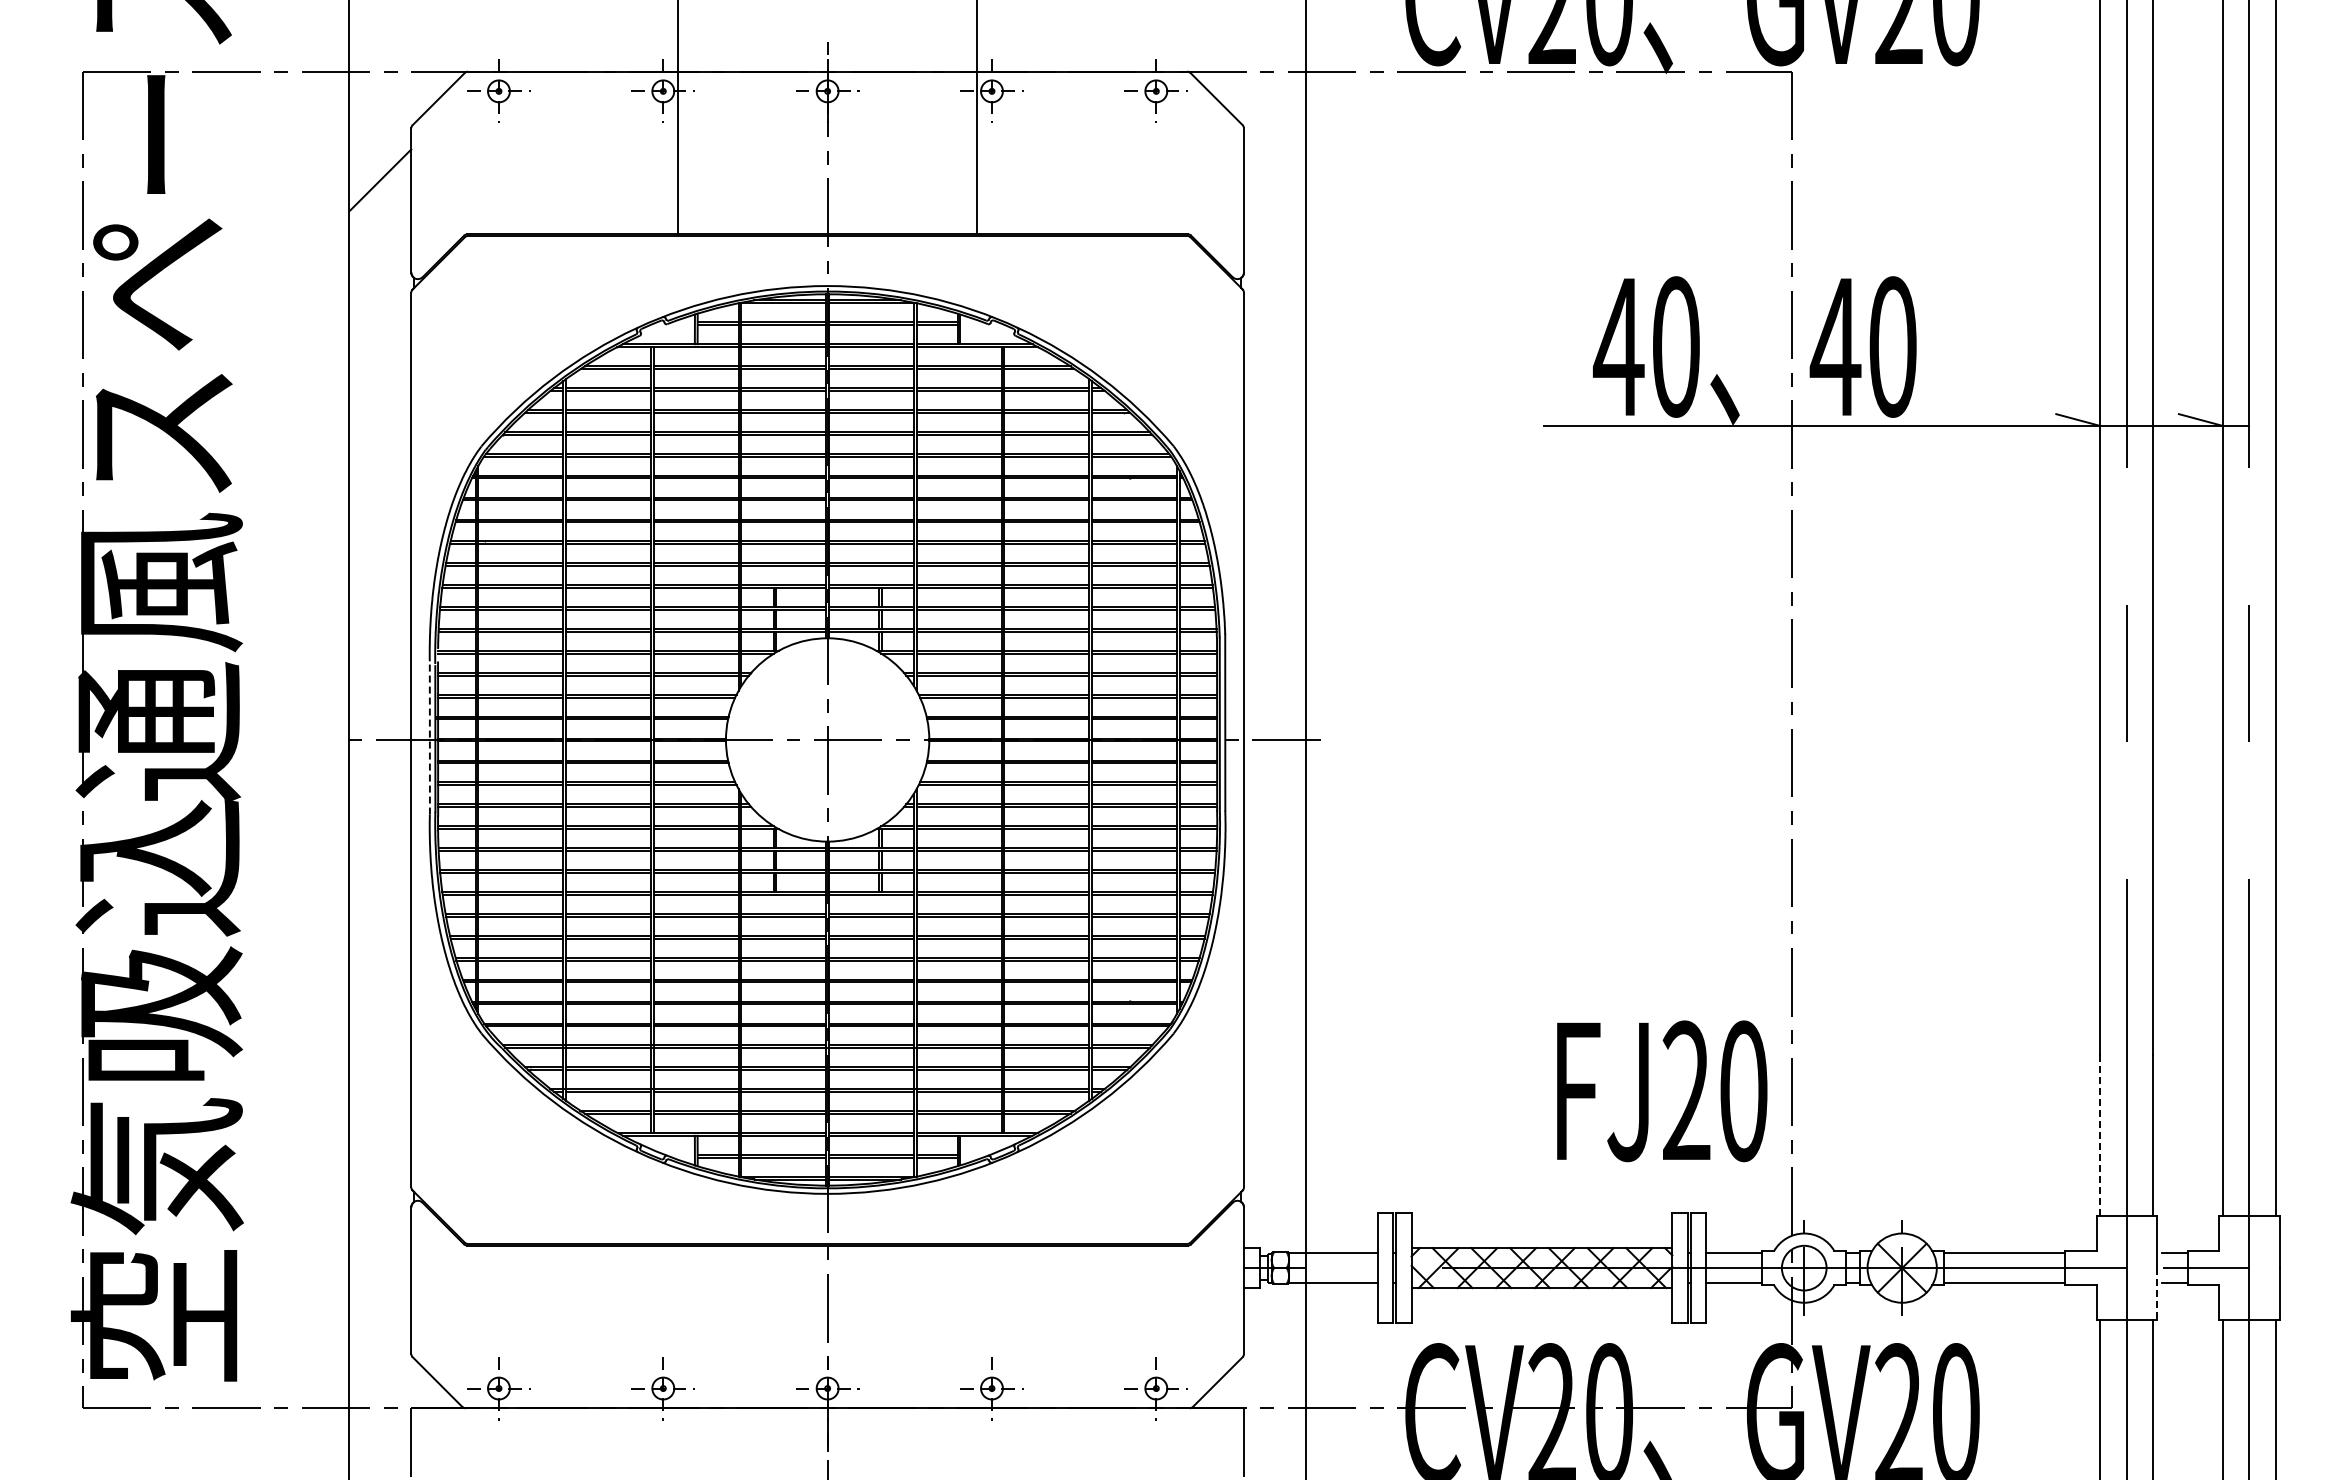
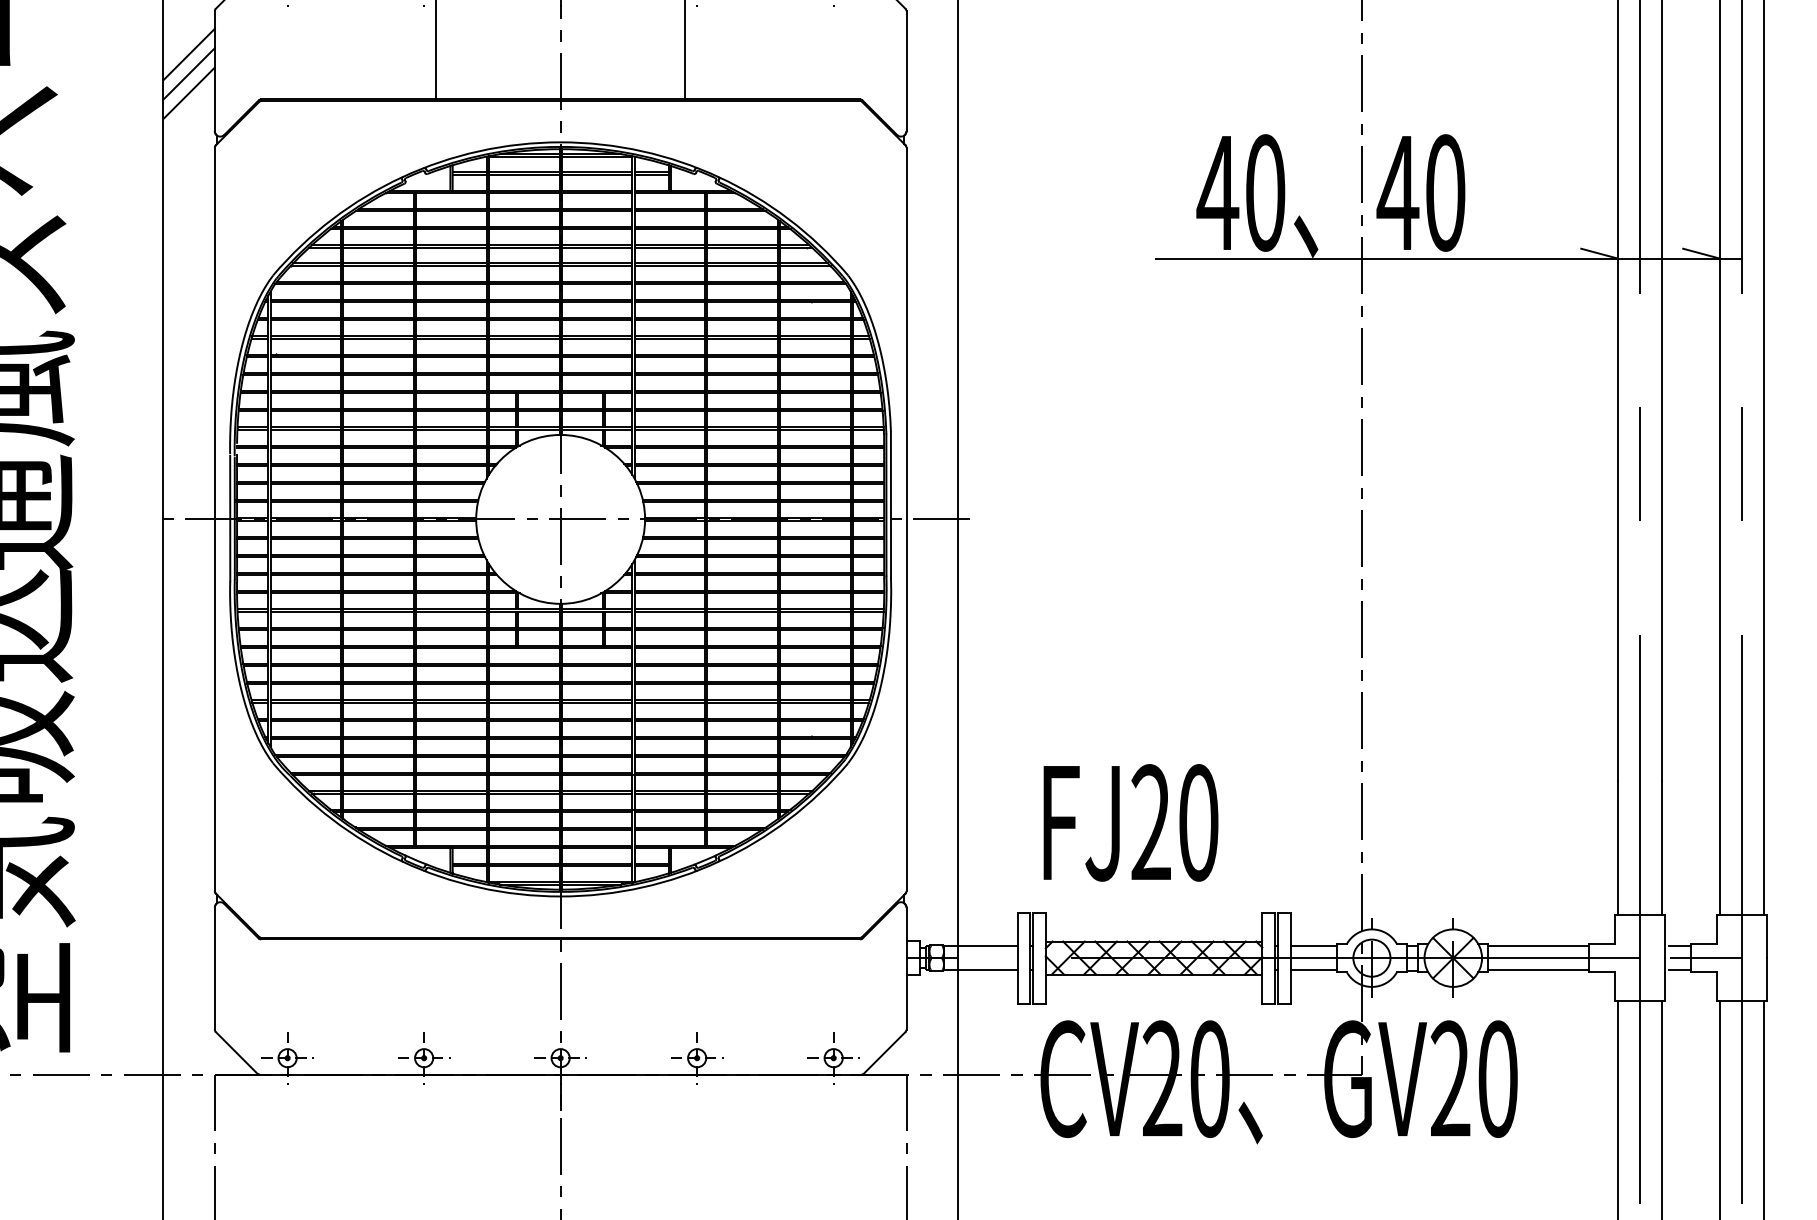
line: (380, 203) -> (189, 73), added
line: (380, 227) -> (189, 93), added
line: (429, 738) -> (229, 518), dashed -> solid
text: (1662, 1091) -> (1131, 823), moved
line: (2100, 1135) -> (1618, 847), dashed -> solid
line: (2156, 1293) -> (1664, 979), dashed -> solid

